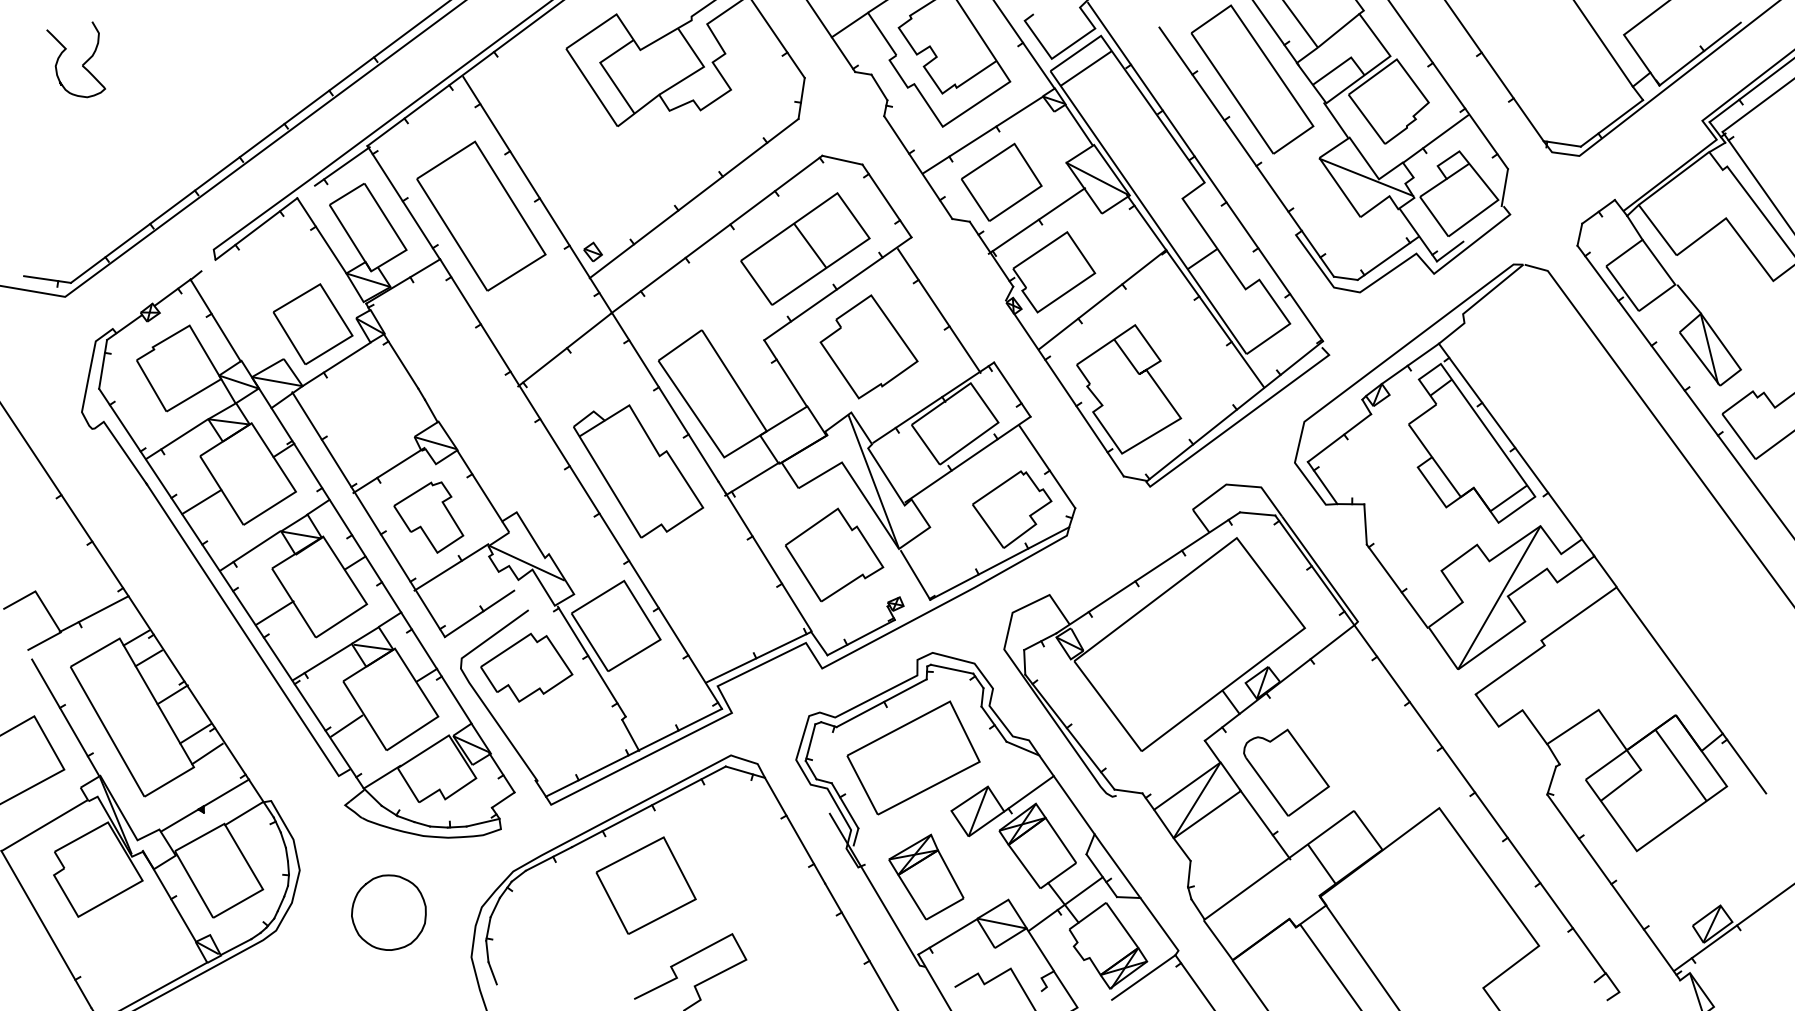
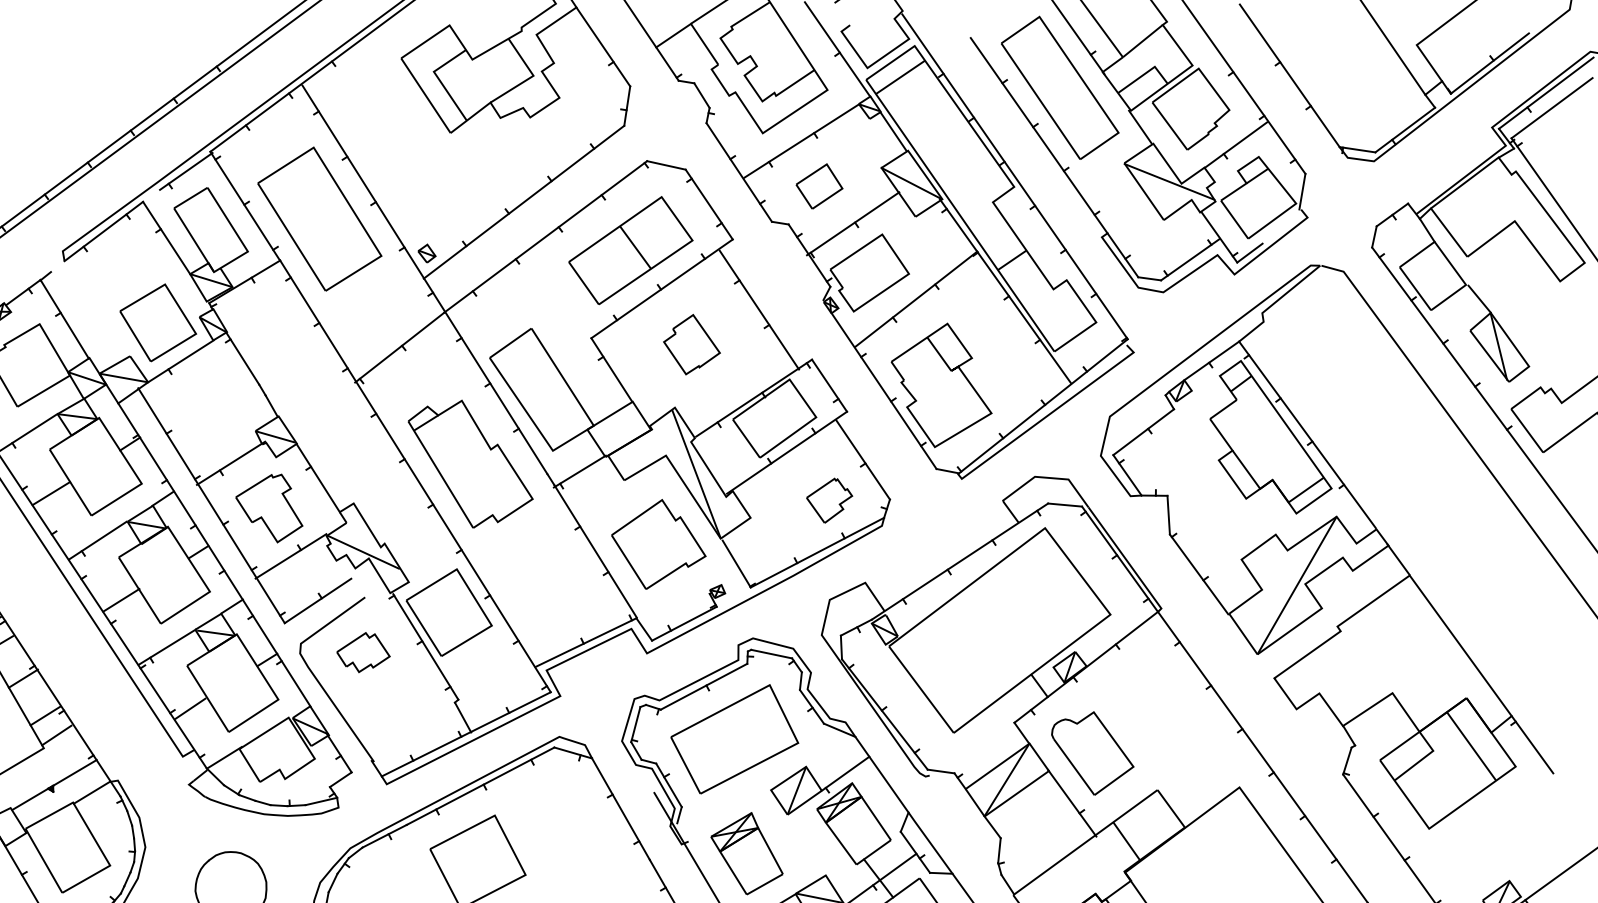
part: (1001, 181) -> (819, 185), size x0.6
part: (868, 346) -> (691, 344), size x0.6
part: (1012, 509) -> (829, 500), size x0.6
part: (526, 667) -> (363, 652), size x0.6

